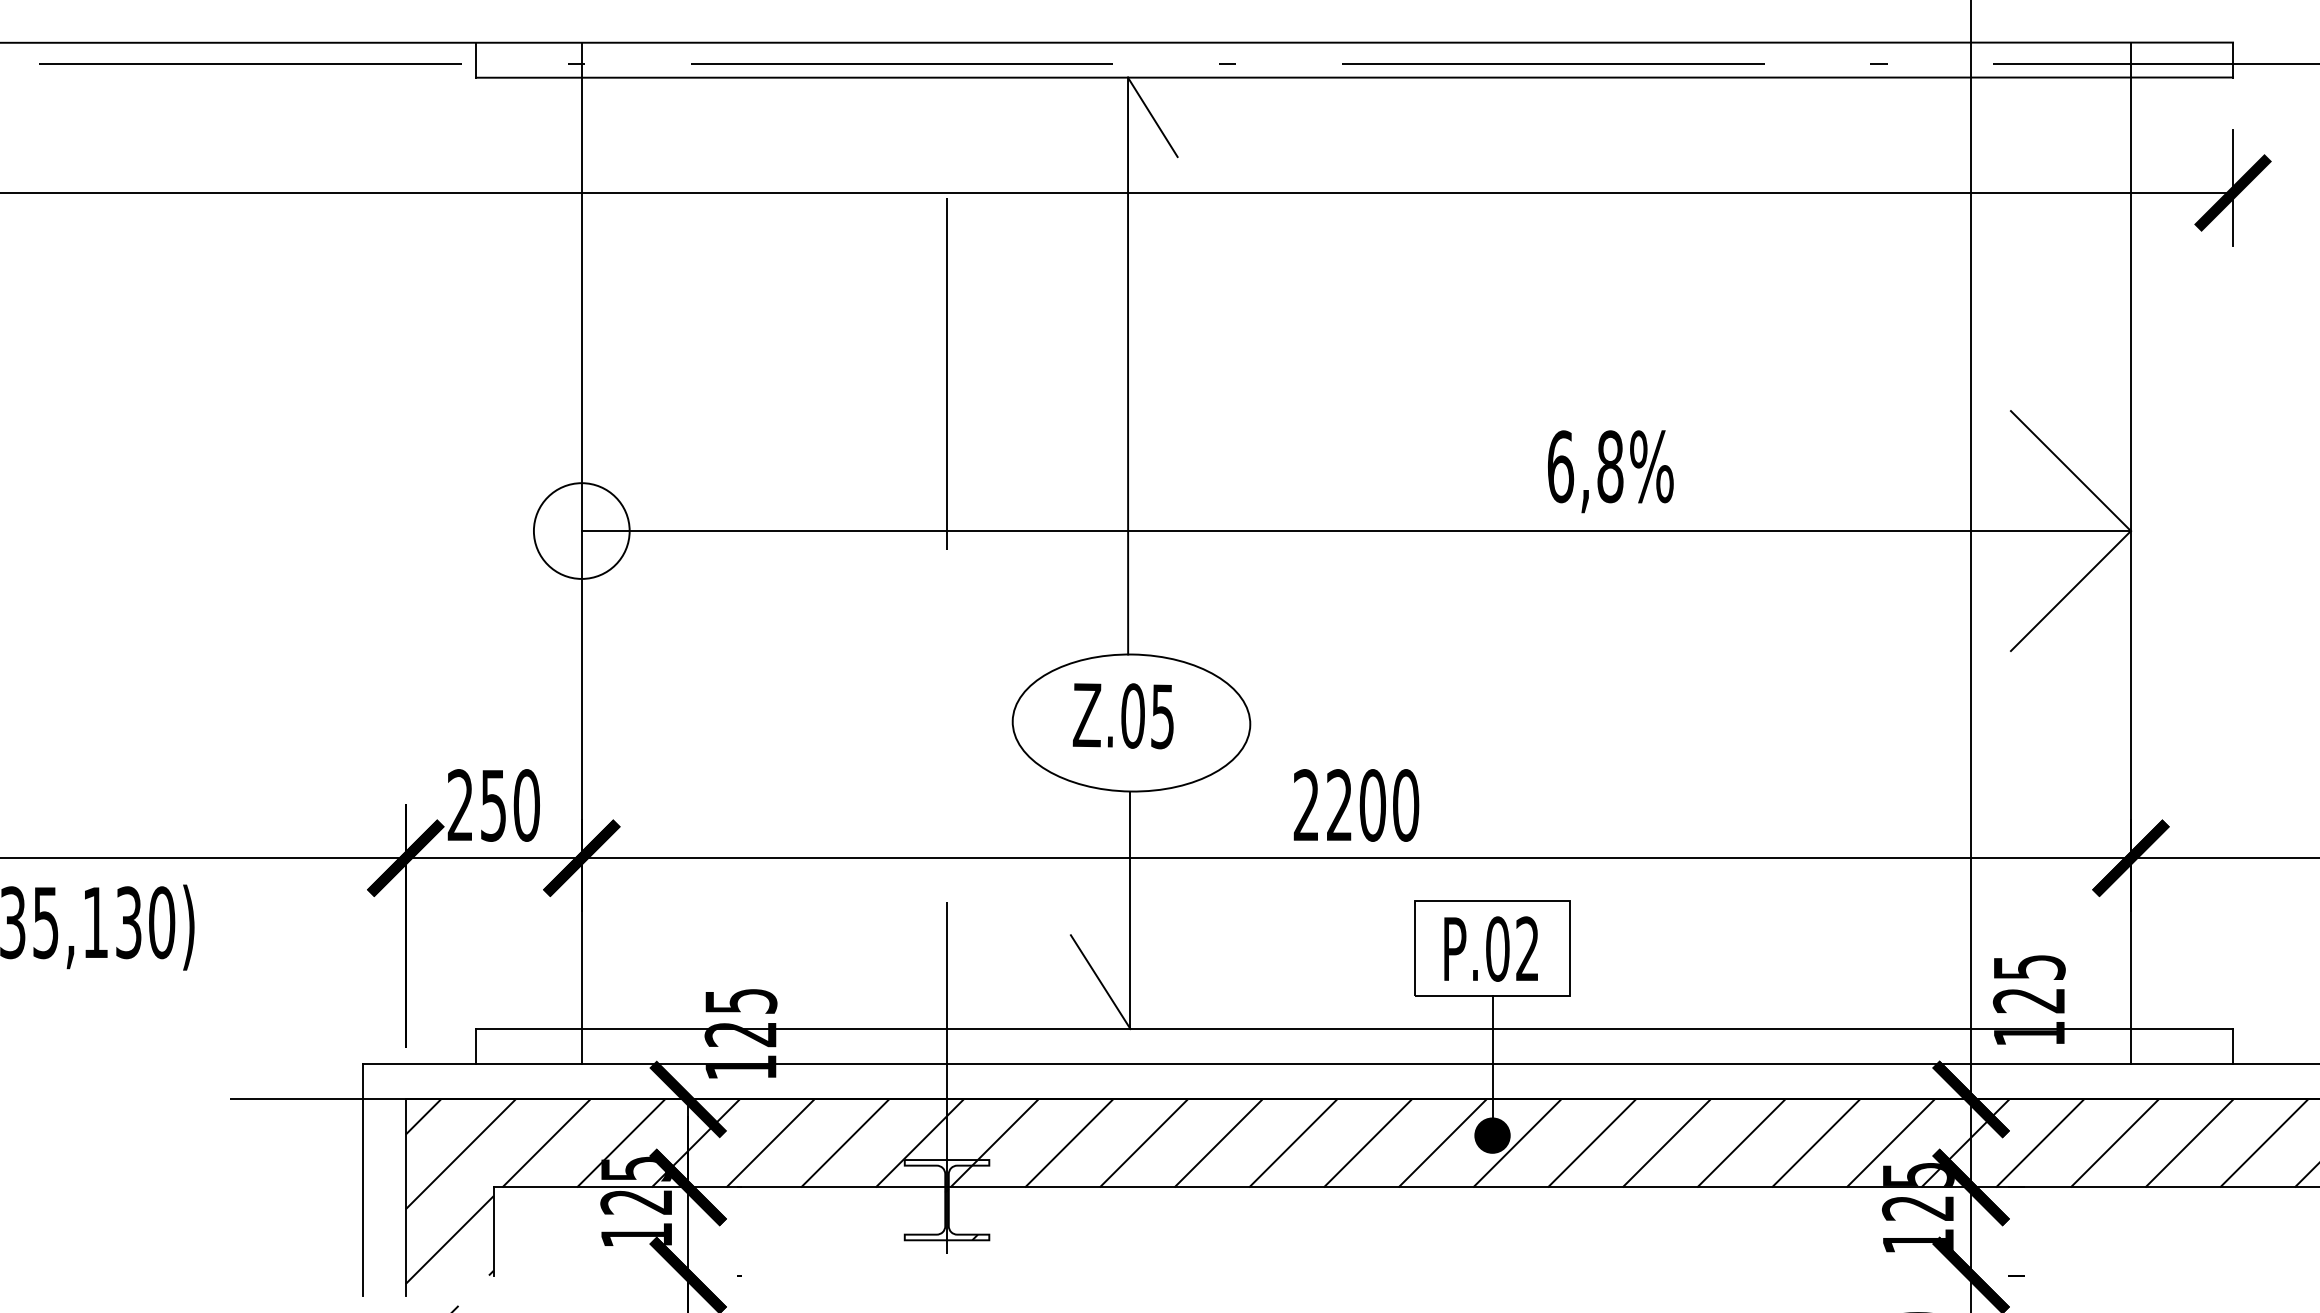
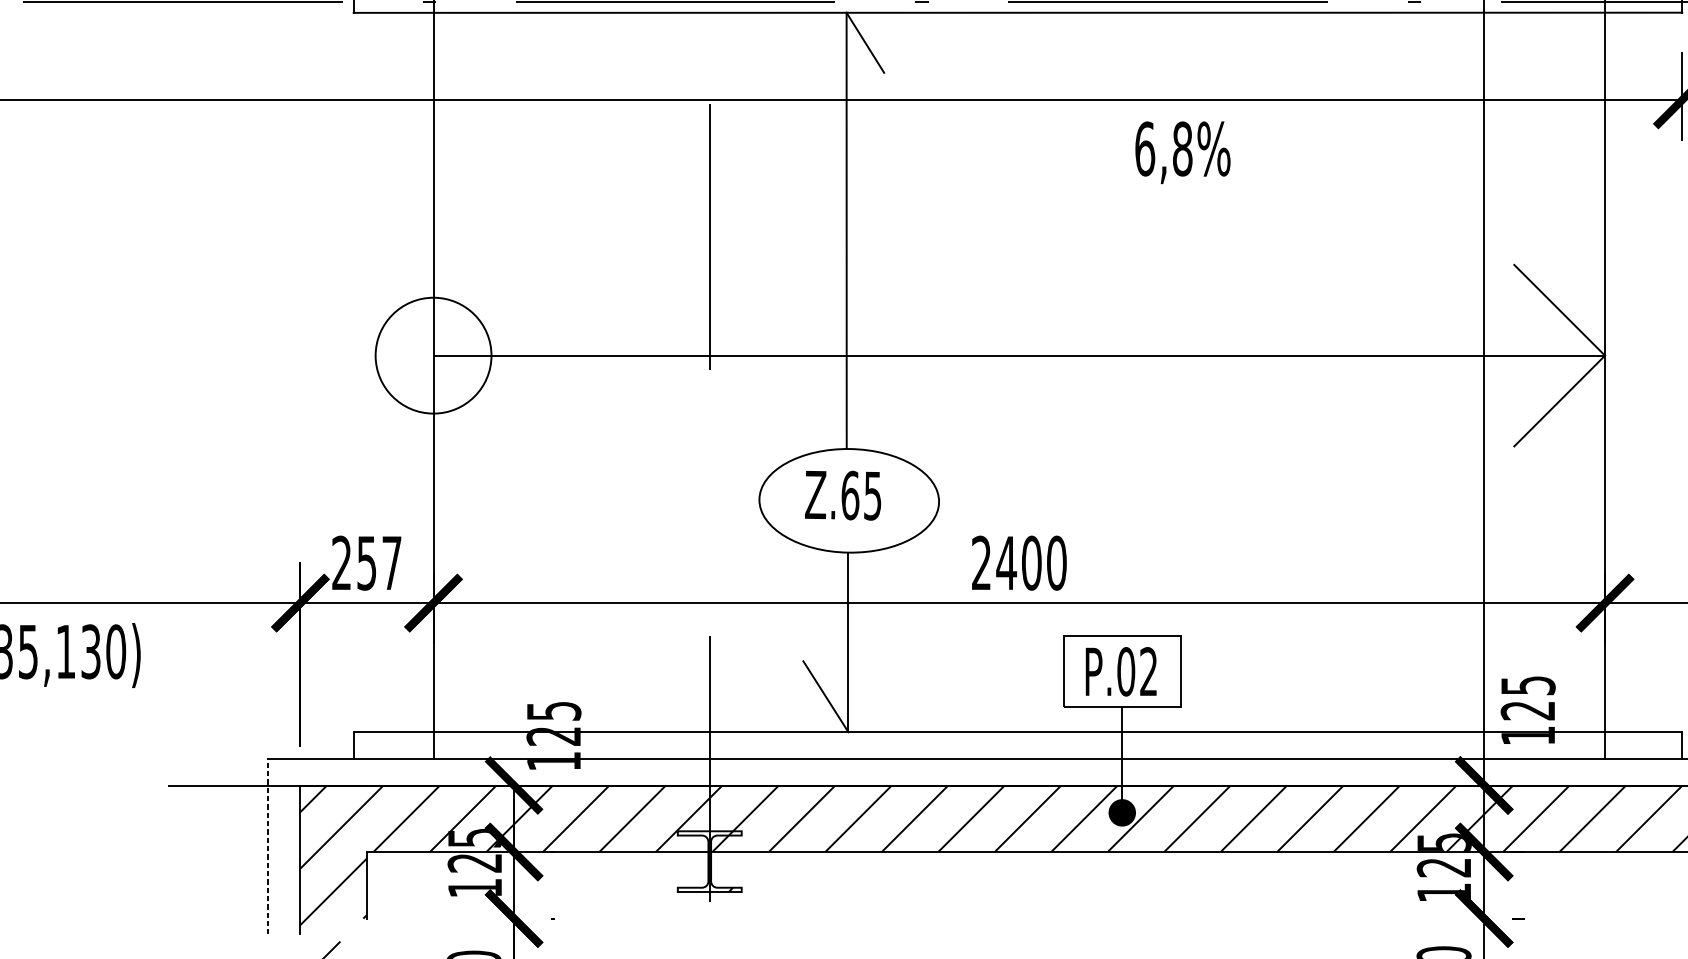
text: (1610, 471) -> (1182, 152), moved
circle: (581, 530) -> (433, 355), size x1.6
text: (1132, 715) -> (850, 495), Z.05 -> Z.65
text: (1339, 804) -> (1006, 562), 2200 -> 2400
text: (526, 805) -> (391, 563), 250 -> 257
line: (363, 1179) -> (268, 846), solid -> dashed

